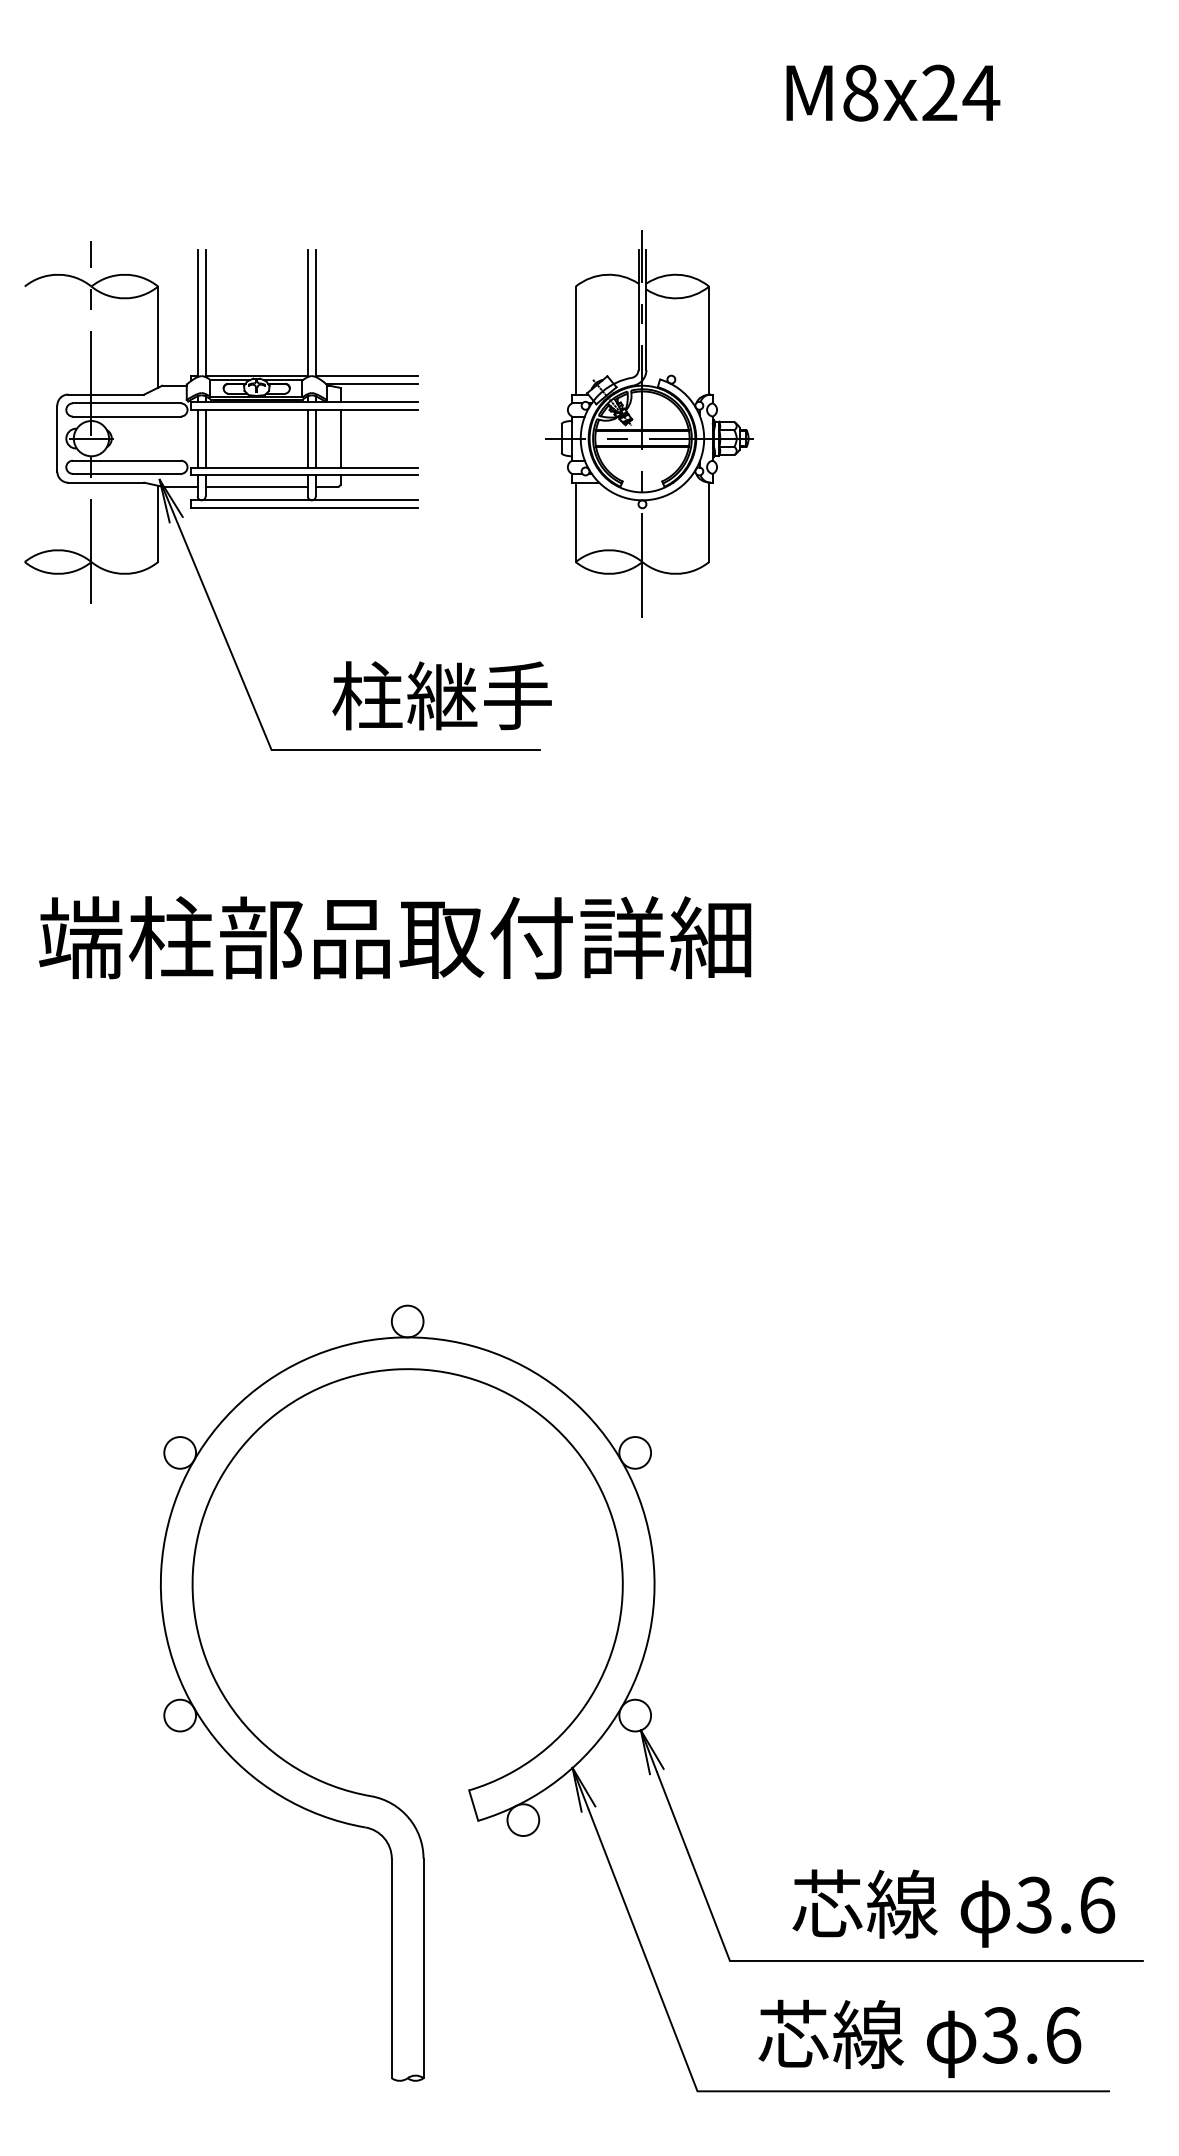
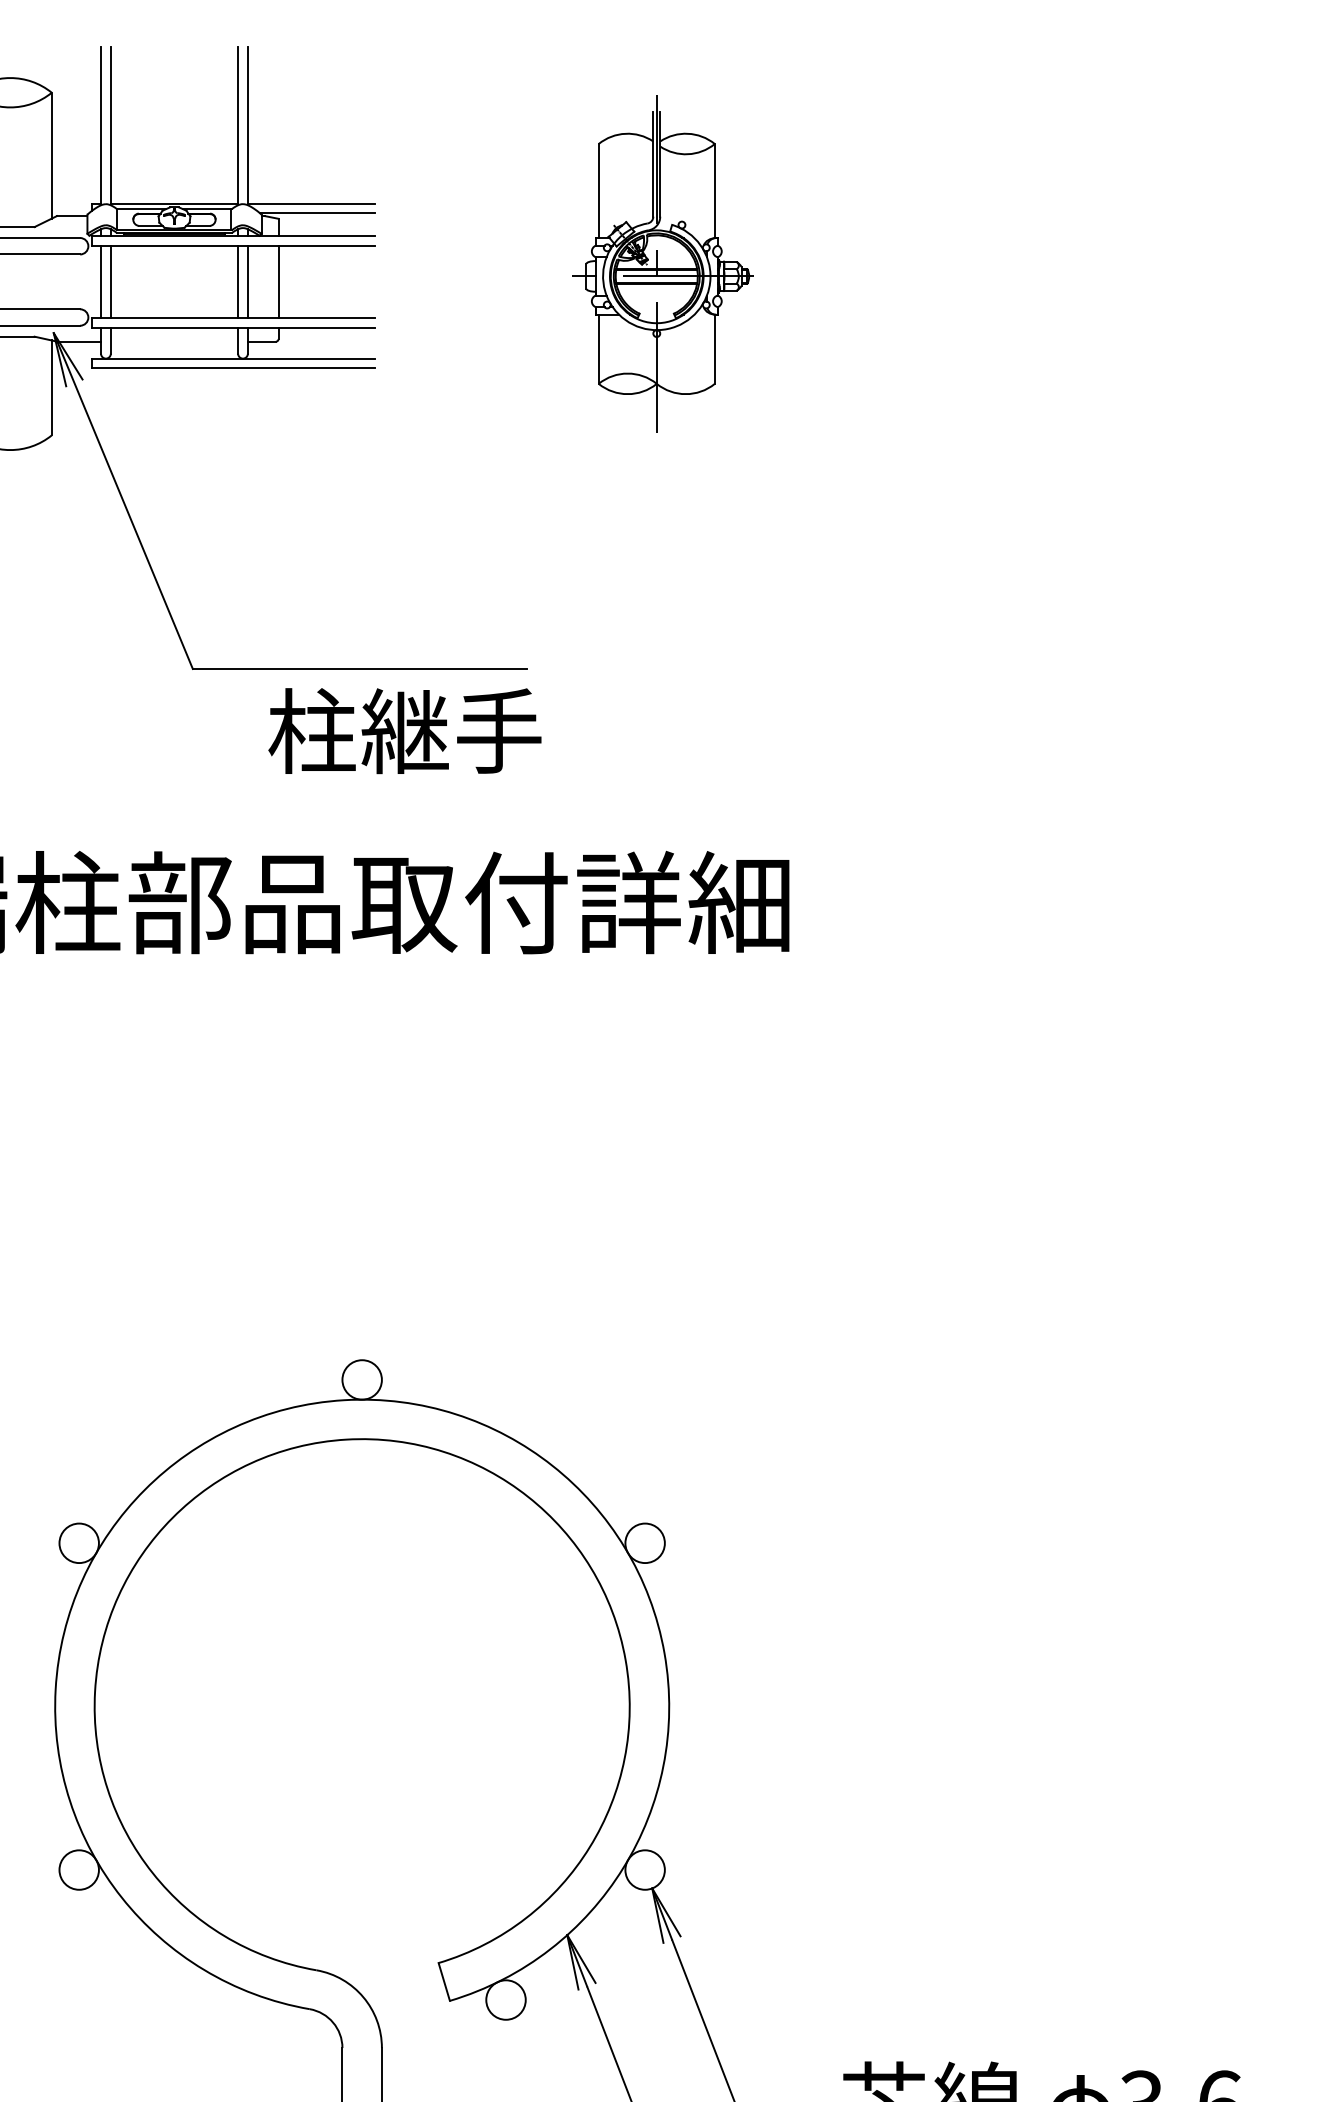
part: (649, 423) -> (662, 263), size x0.7
line: (256, 486) -> (174, 341), removed
text: (441, 695) -> (404, 730), moved

